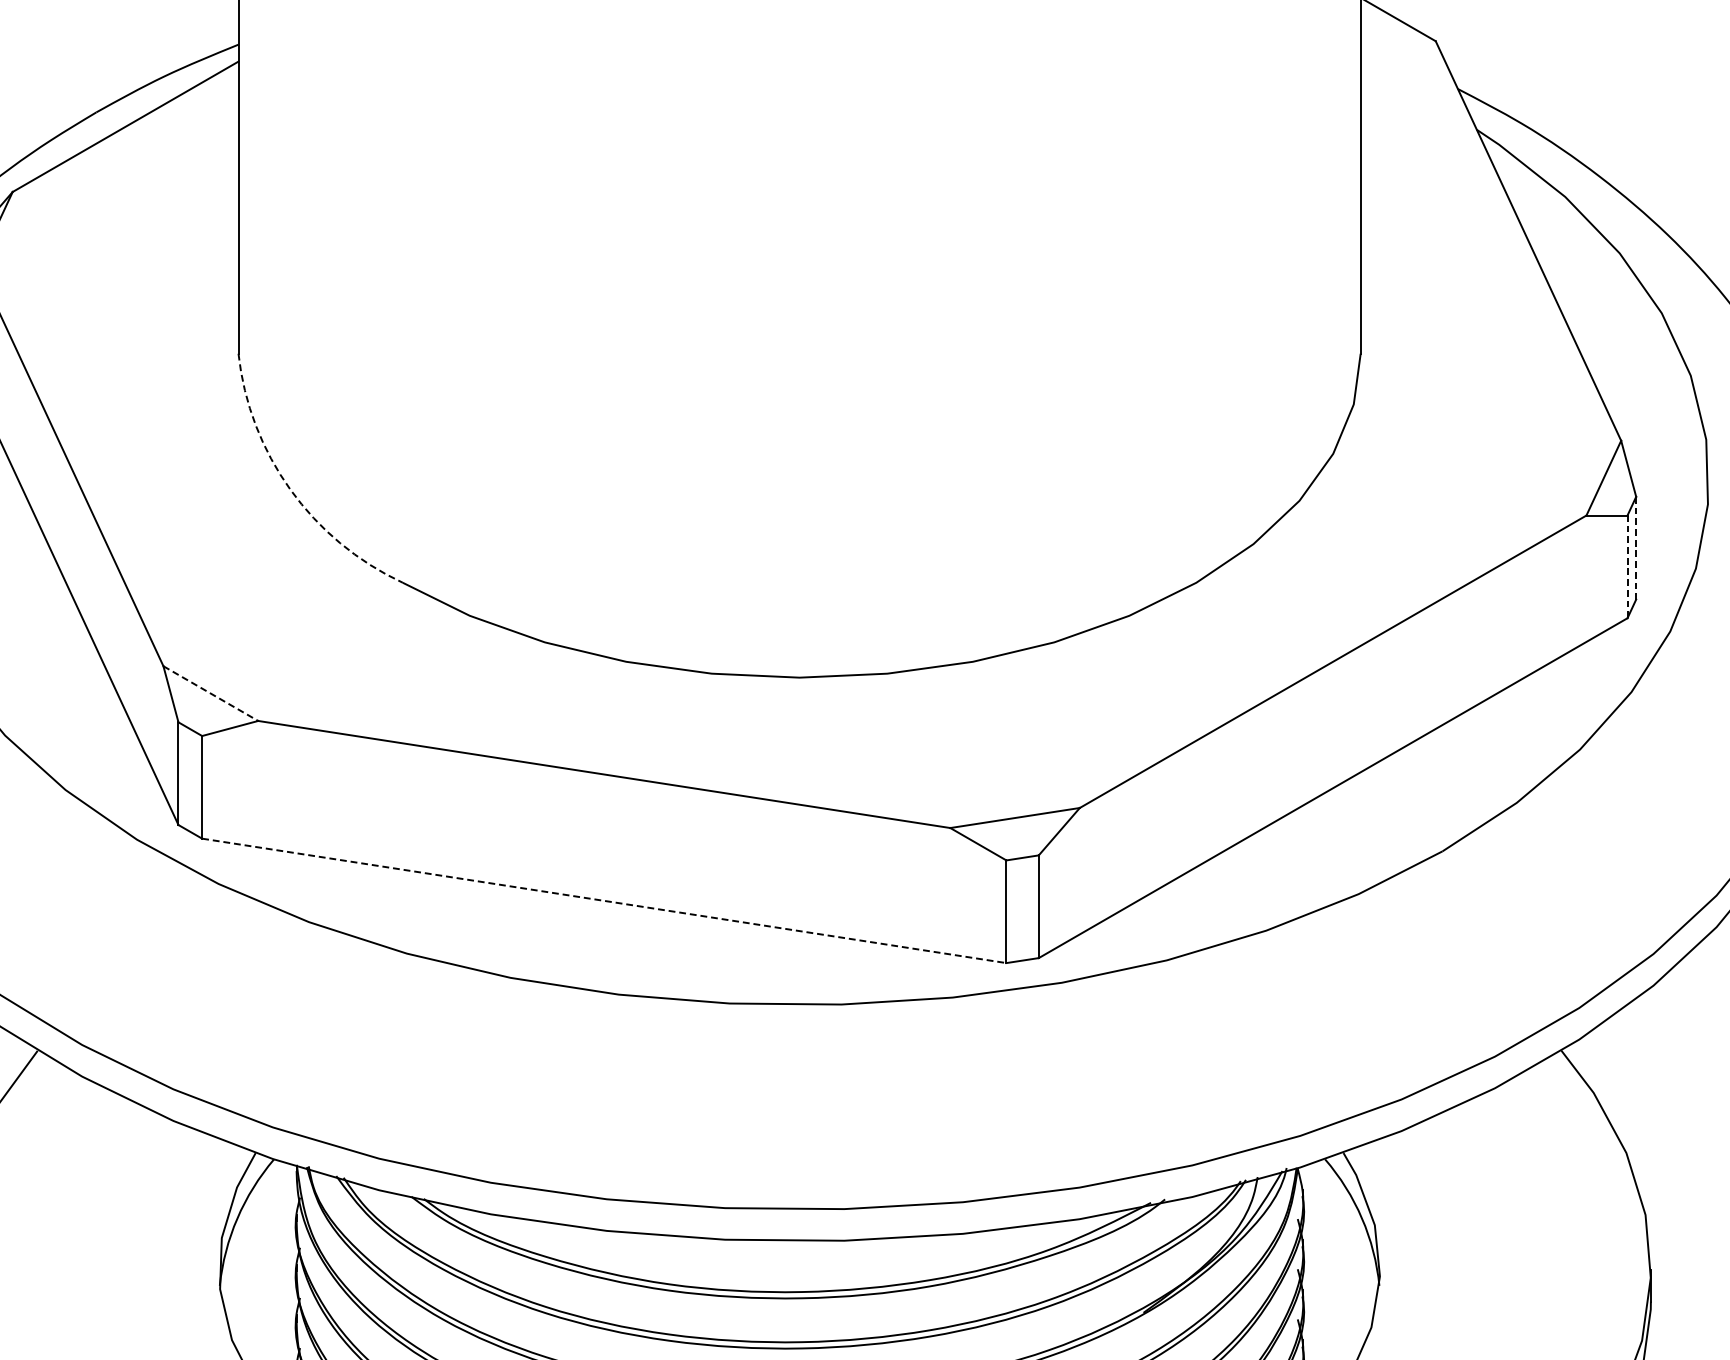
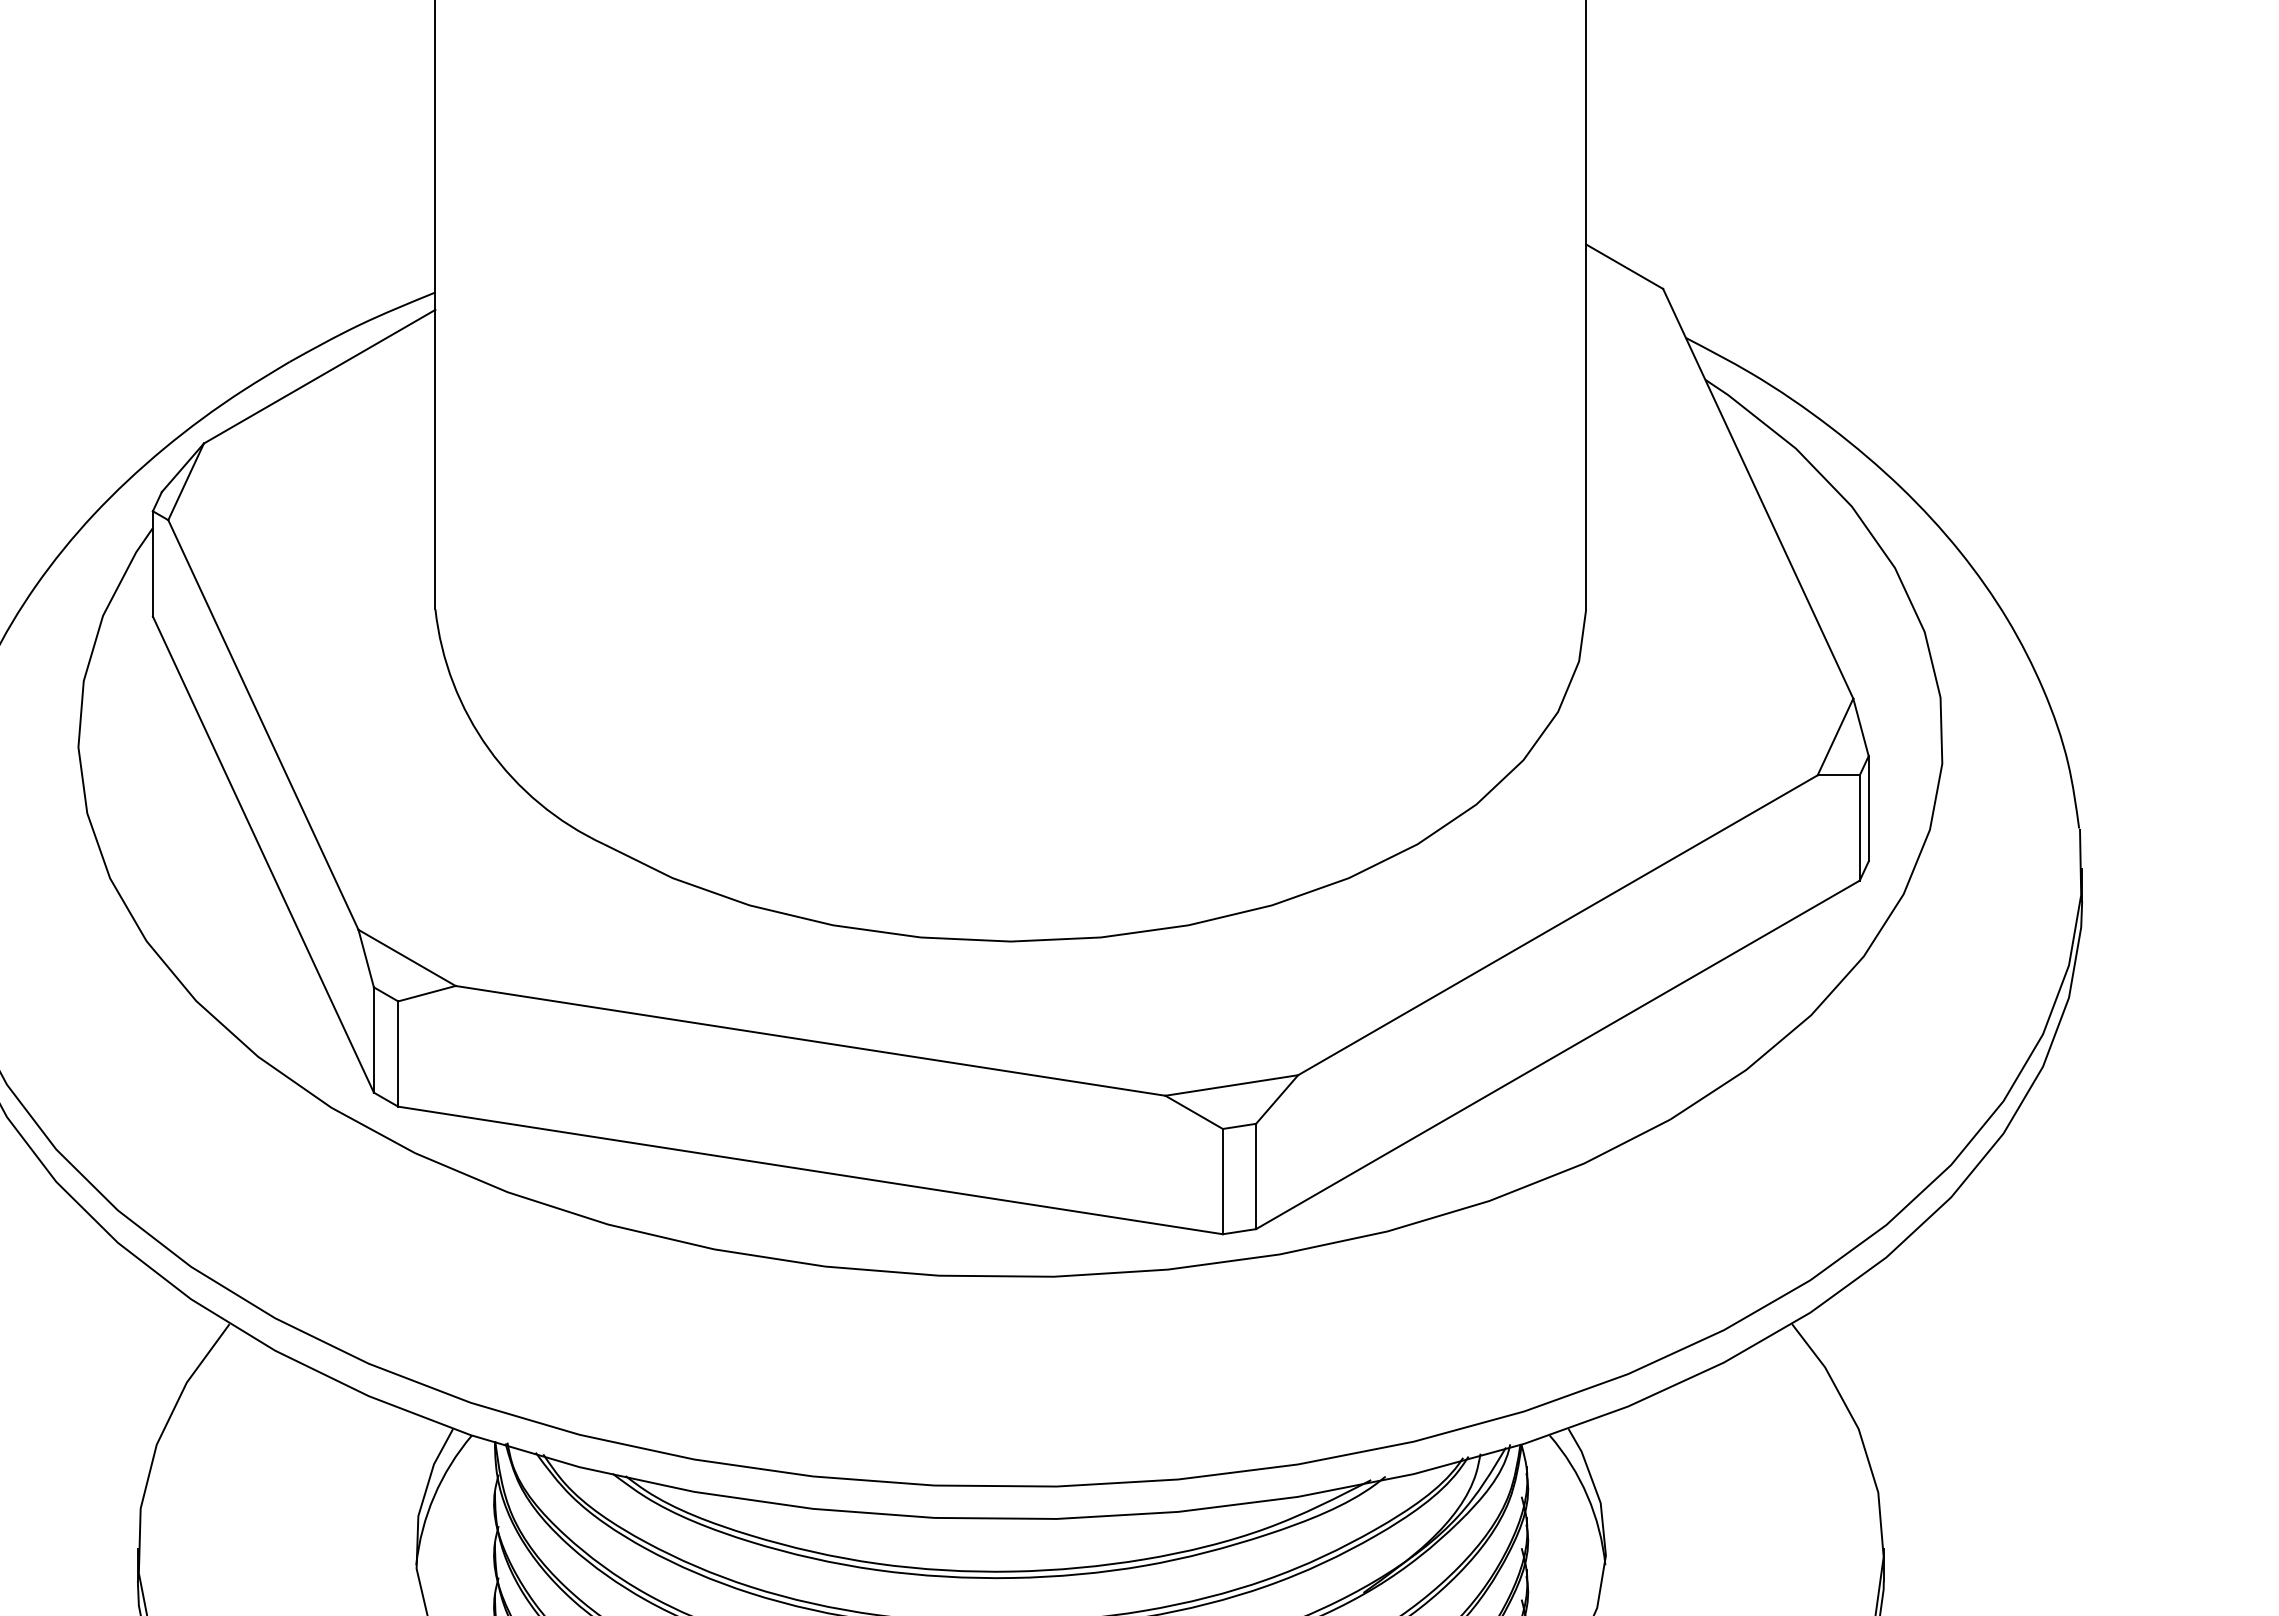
arc: (290, 489) -> (488, 748), dashed -> solid
line: (1636, 547) -> (1868, 808), dashed -> solid
line: (1627, 566) -> (1859, 827), dashed -> solid
line: (211, 694) -> (407, 958), dashed -> solid
line: (605, 900) -> (811, 1170), dashed -> solid

